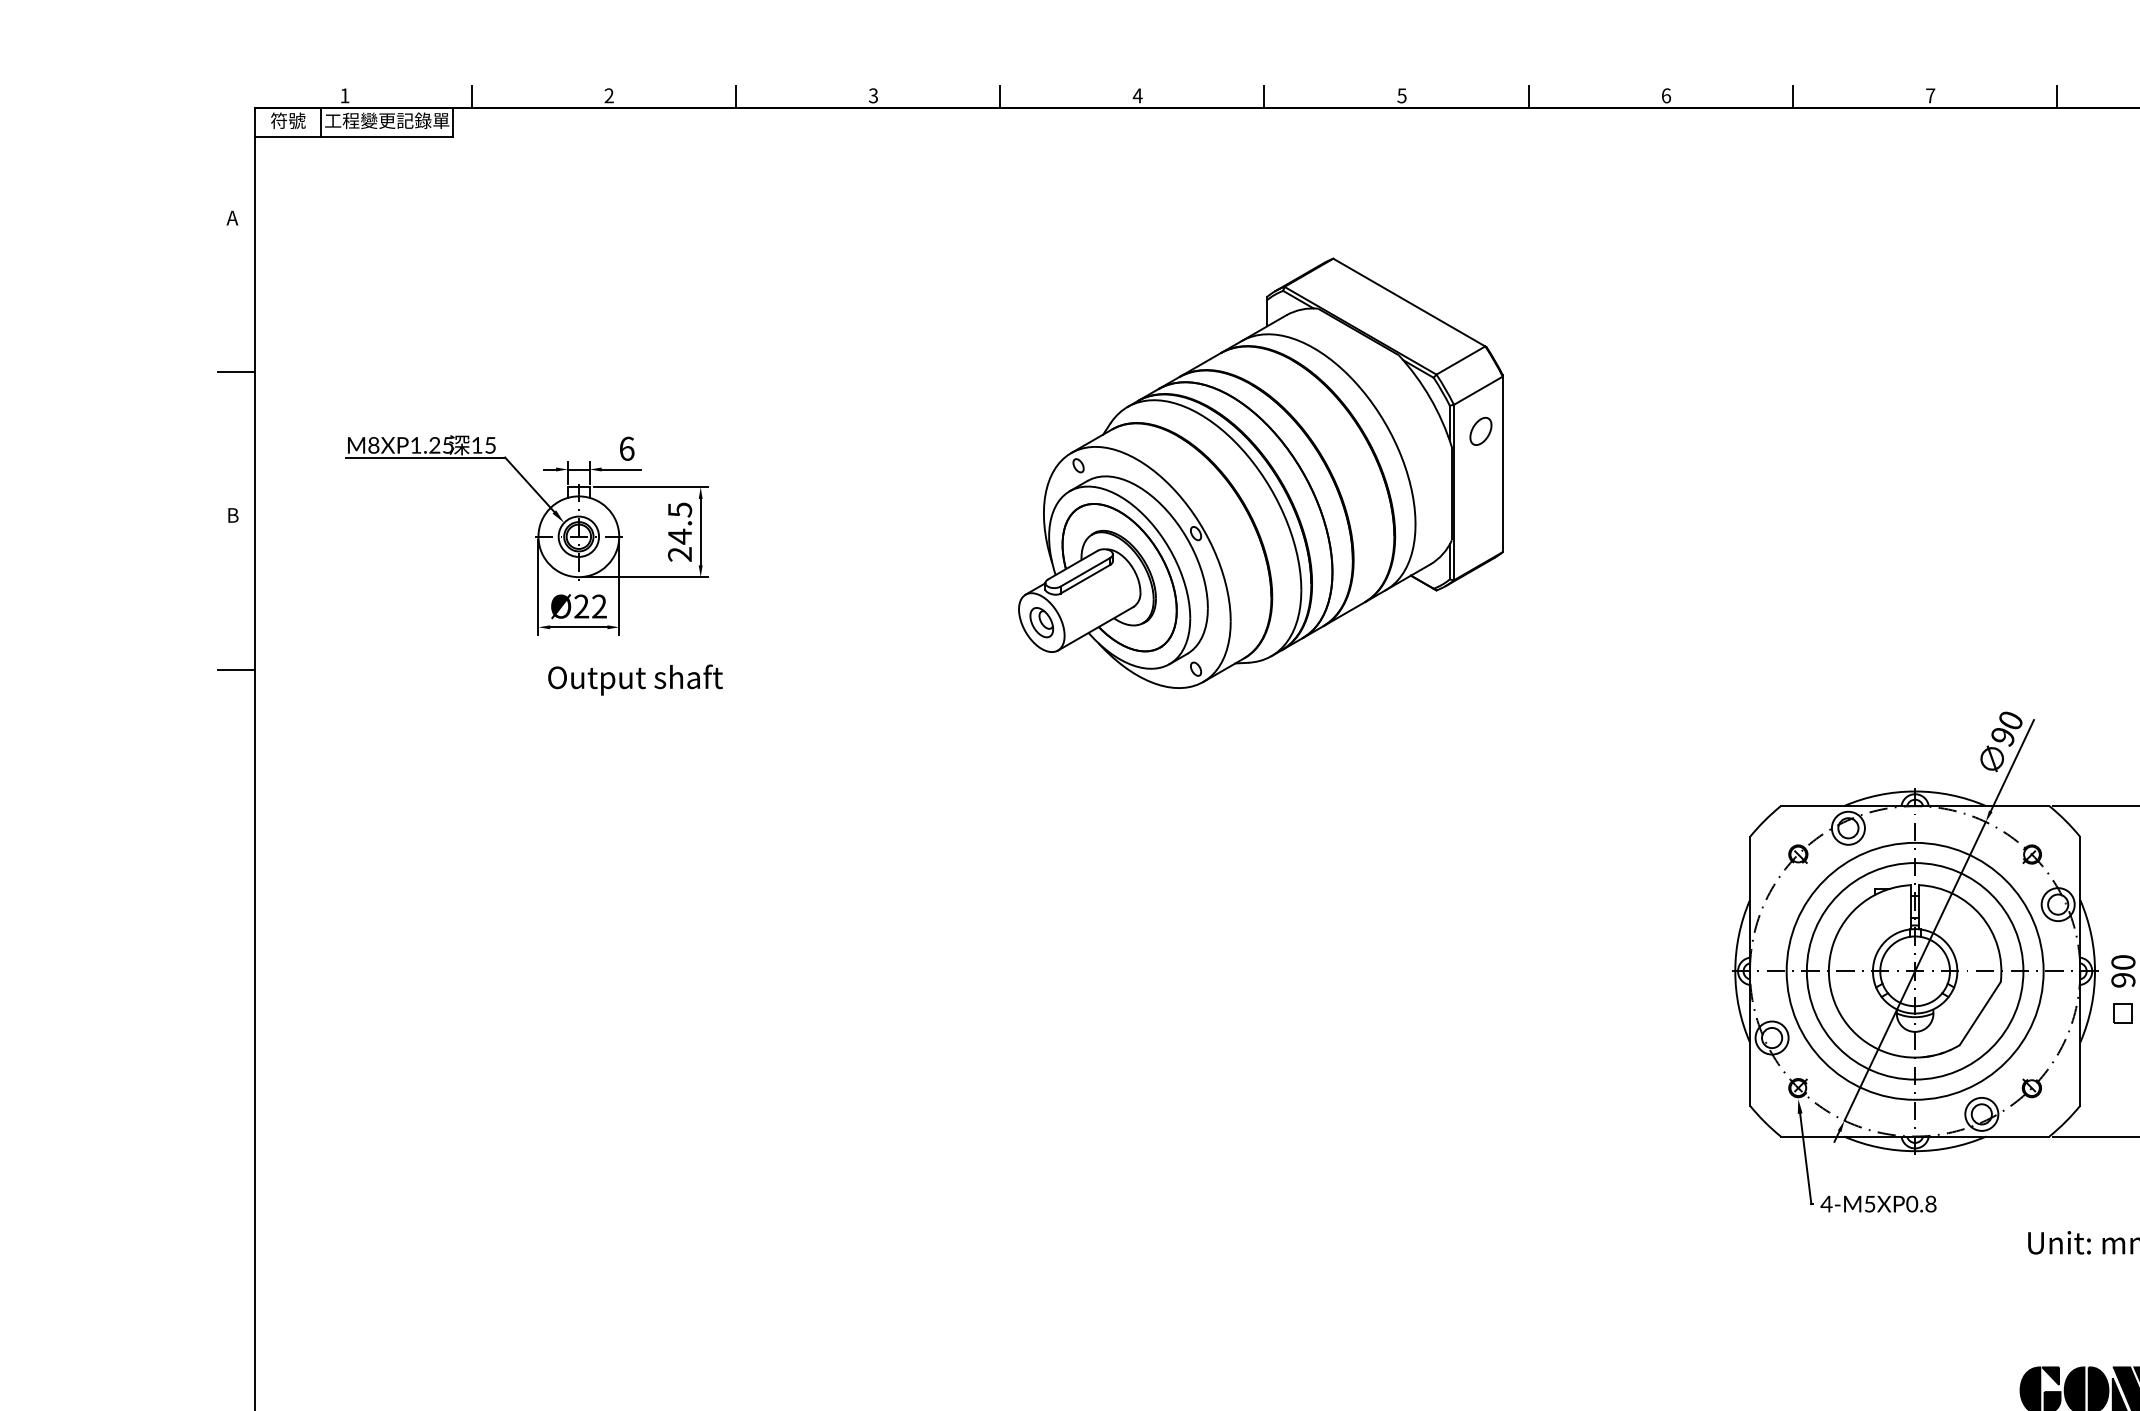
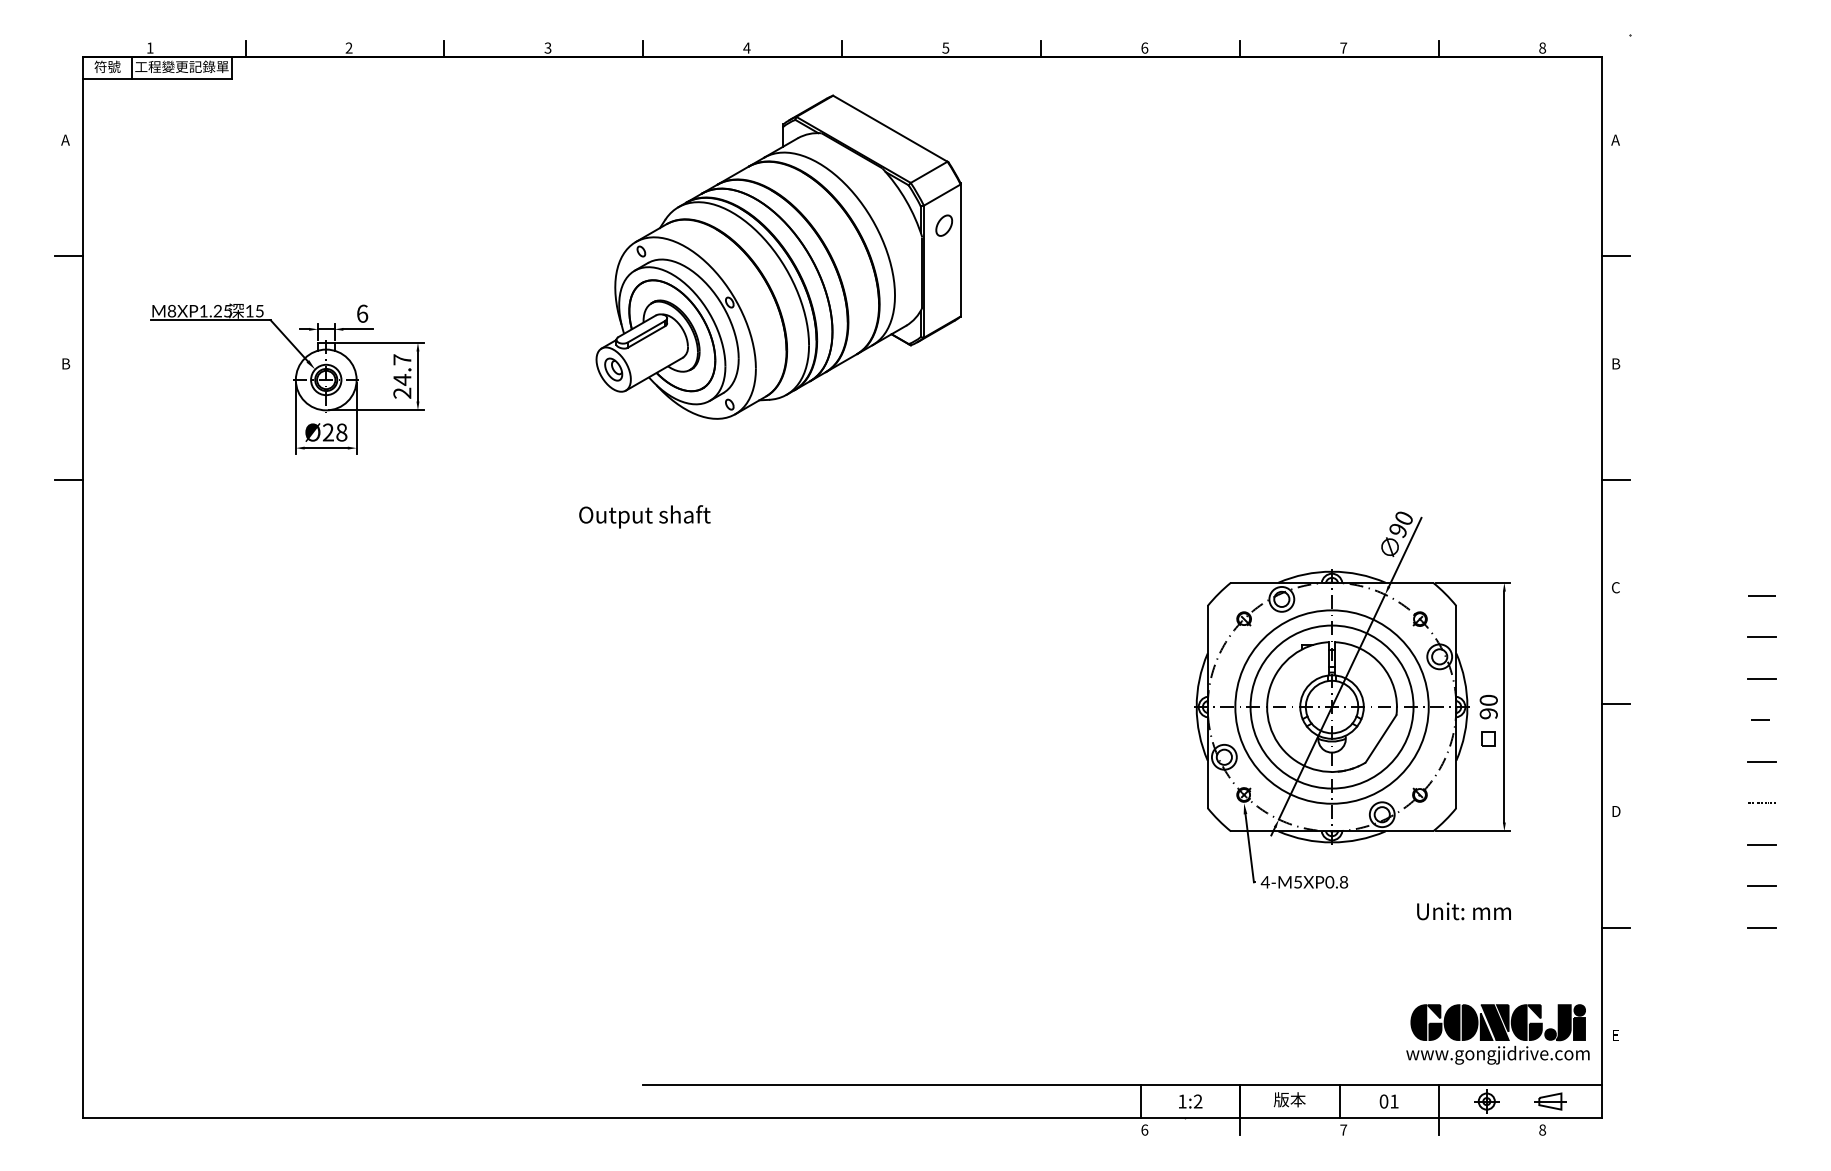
part: (1260, 472) -> (778, 256), moved
text: (680, 509) -> (402, 359), 24.5 -> 24.7
text: (599, 606) -> (341, 432), Ø22 -> Ø28
text: (634, 679) -> (644, 516), moved

